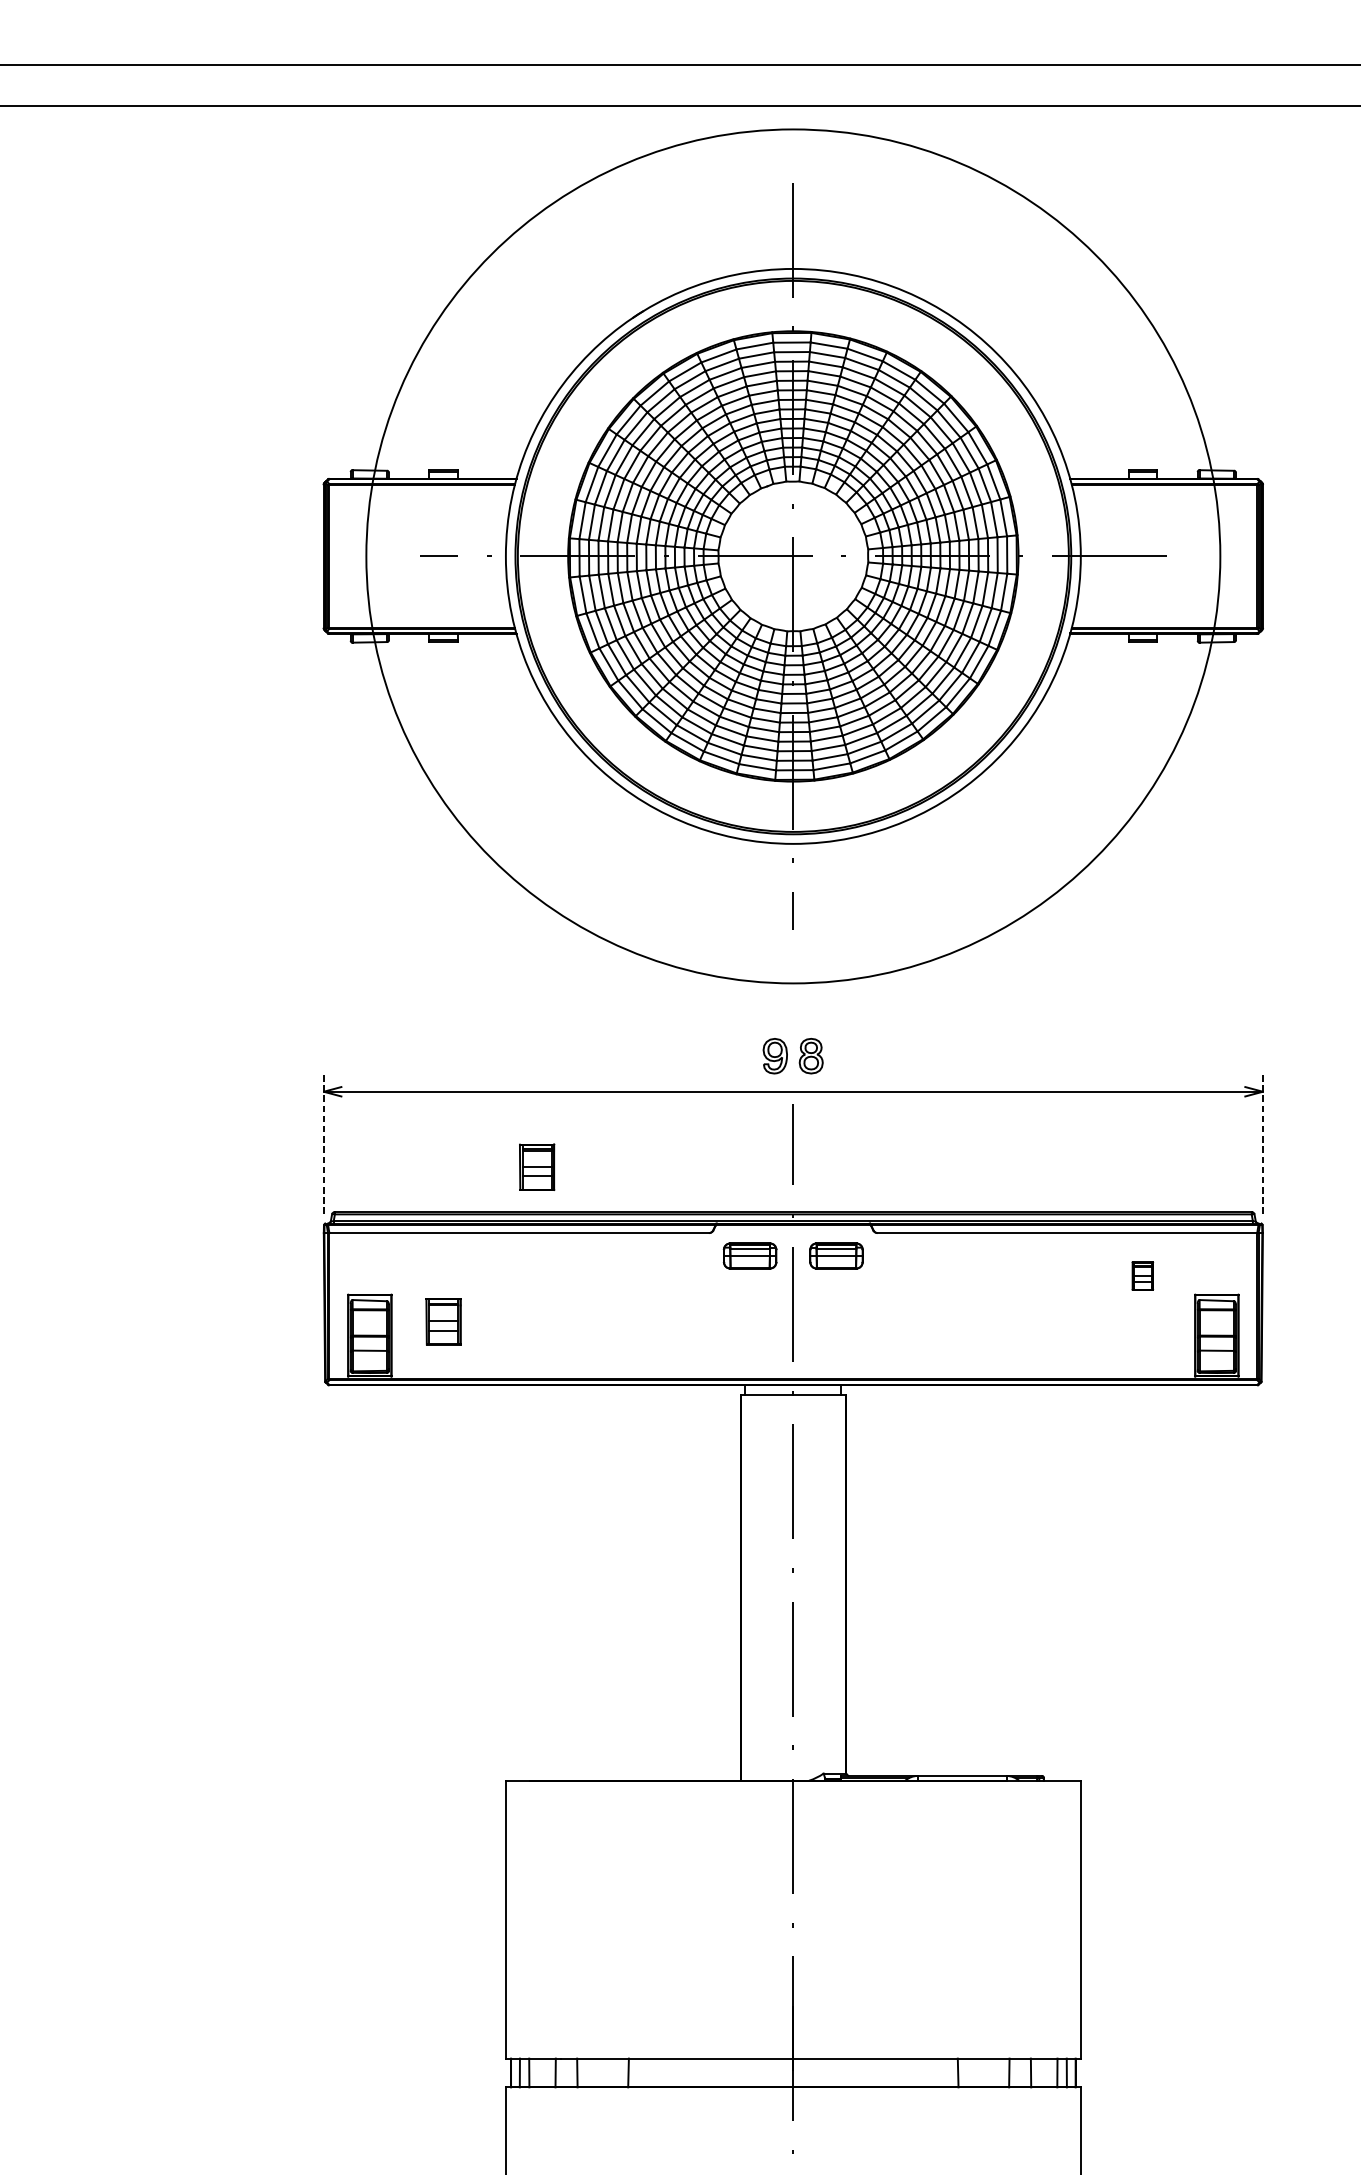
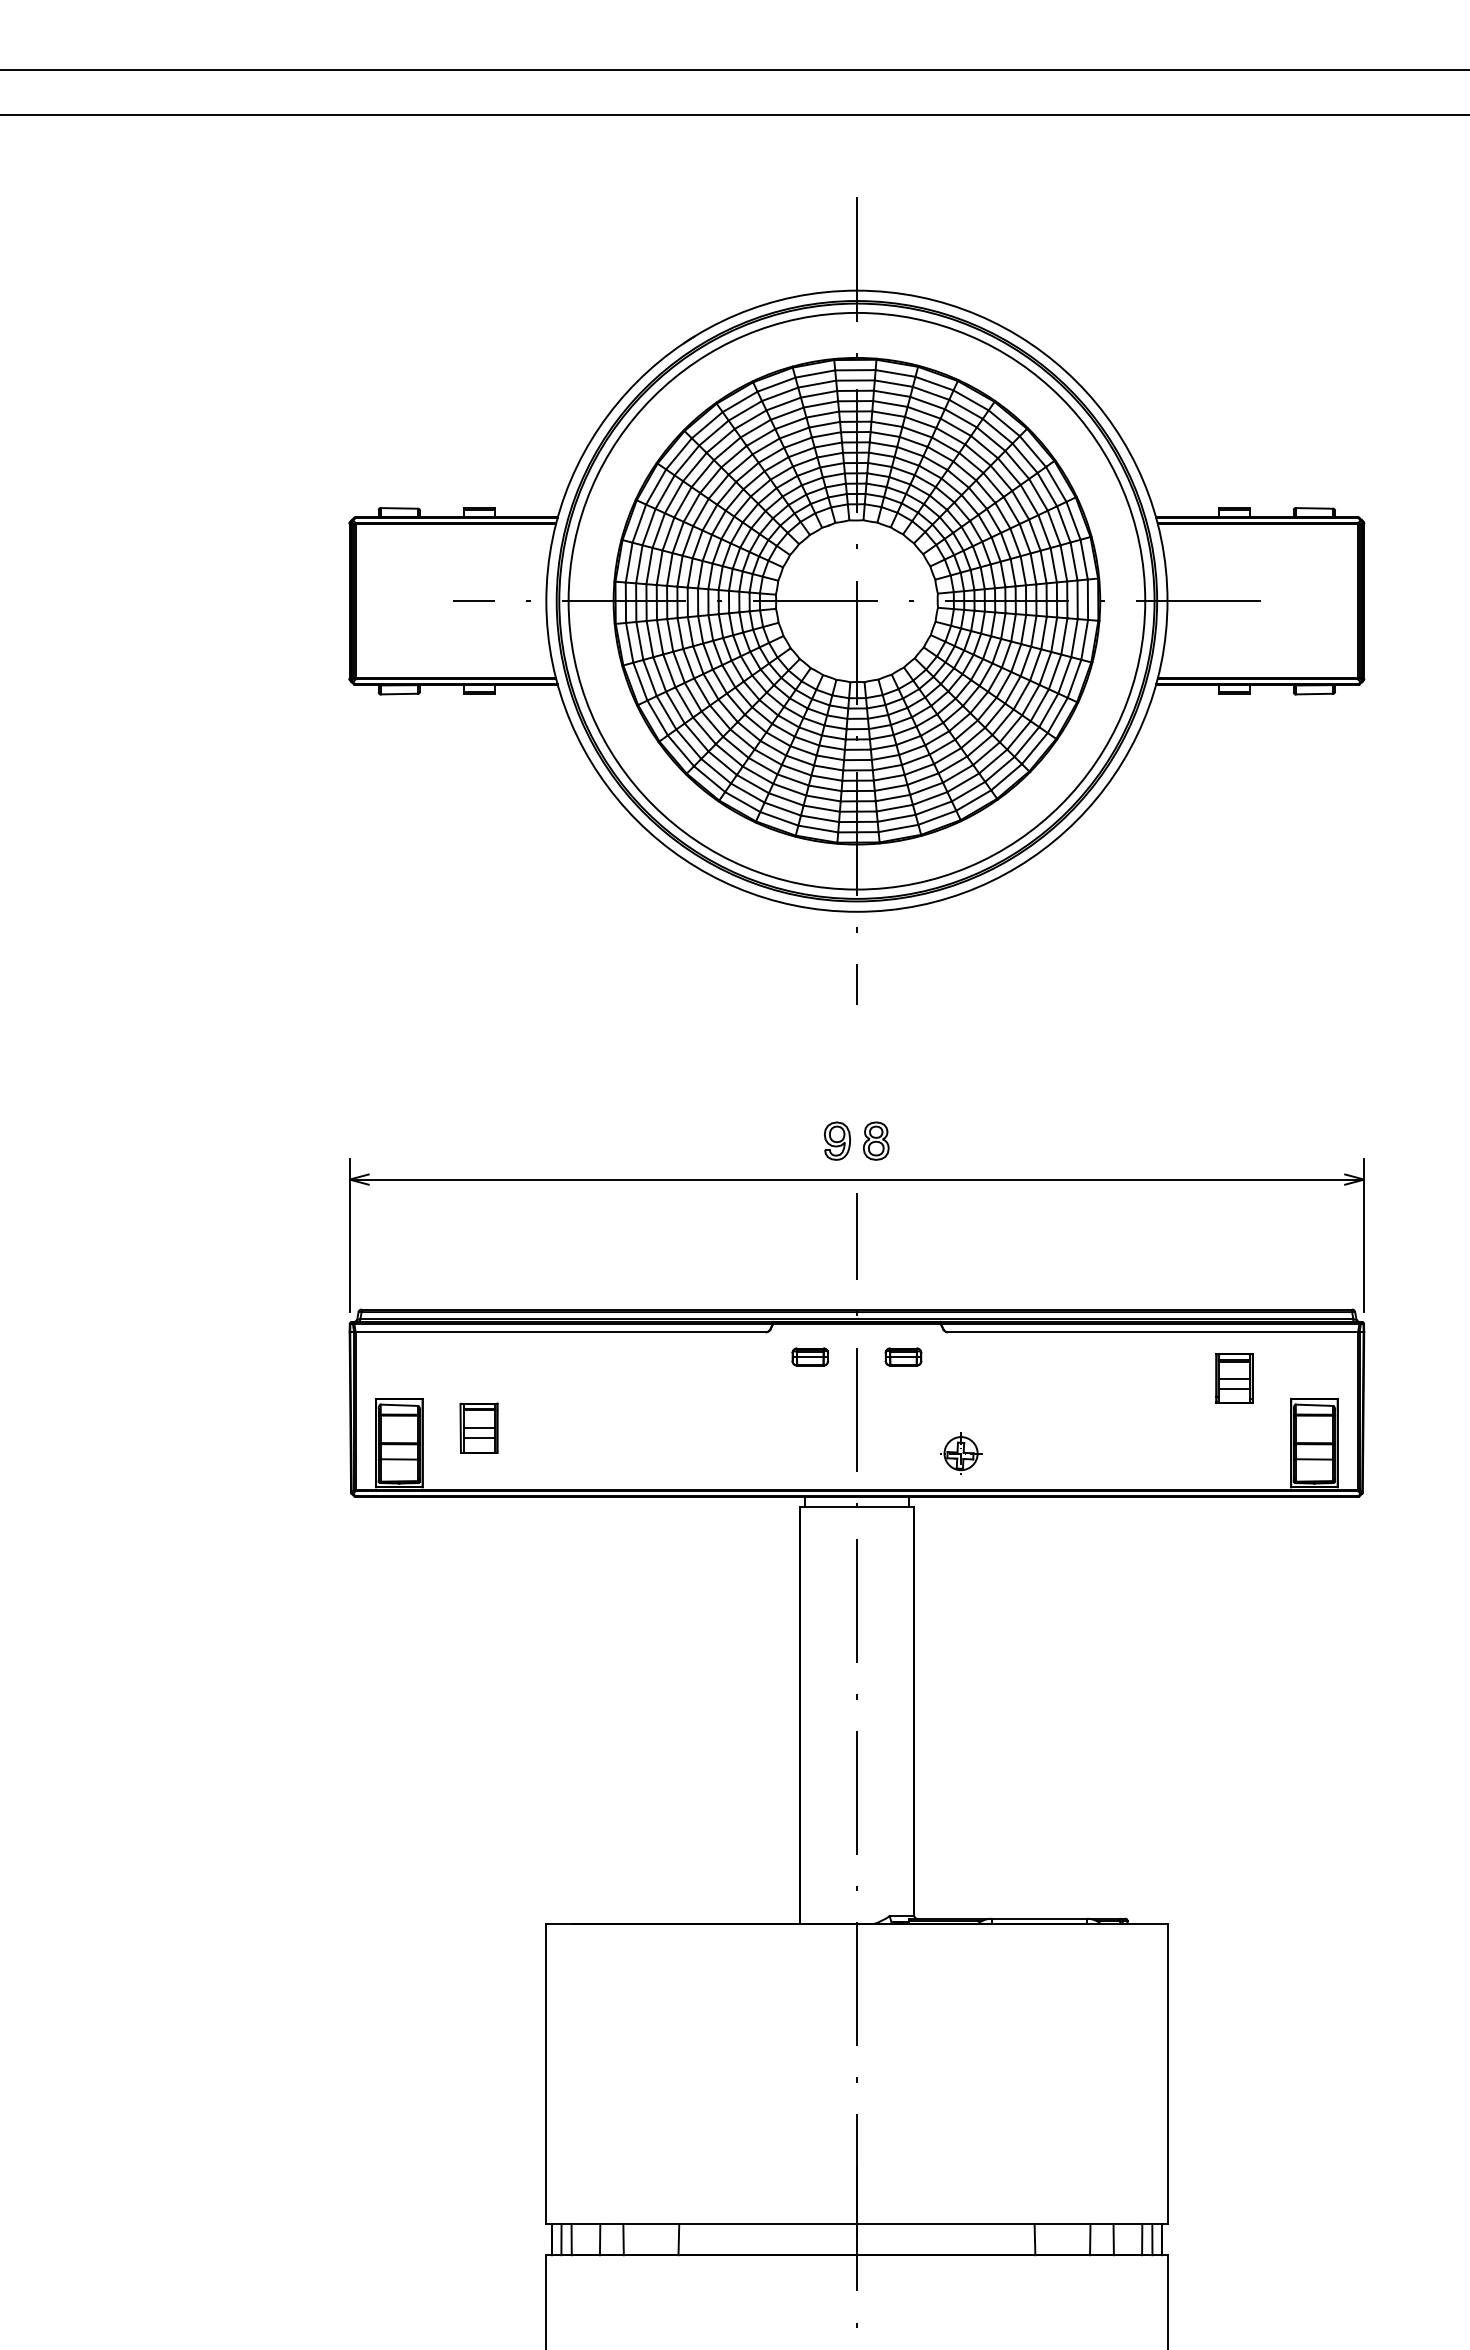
circle: (792, 555) -> (856, 600), size x0.62
line: (323, 1142) -> (349, 1234), dashed -> solid
line: (1263, 1142) -> (1364, 1234), dashed -> solid
part: (536, 1166) -> (579, 1260), removed
part: (750, 1255) -> (810, 1356), size x0.62
part: (836, 1255) -> (903, 1356), size x0.62
part: (1142, 1275) -> (1234, 1378), size x1.67
part: (890, 1345) -> (961, 1453), added

